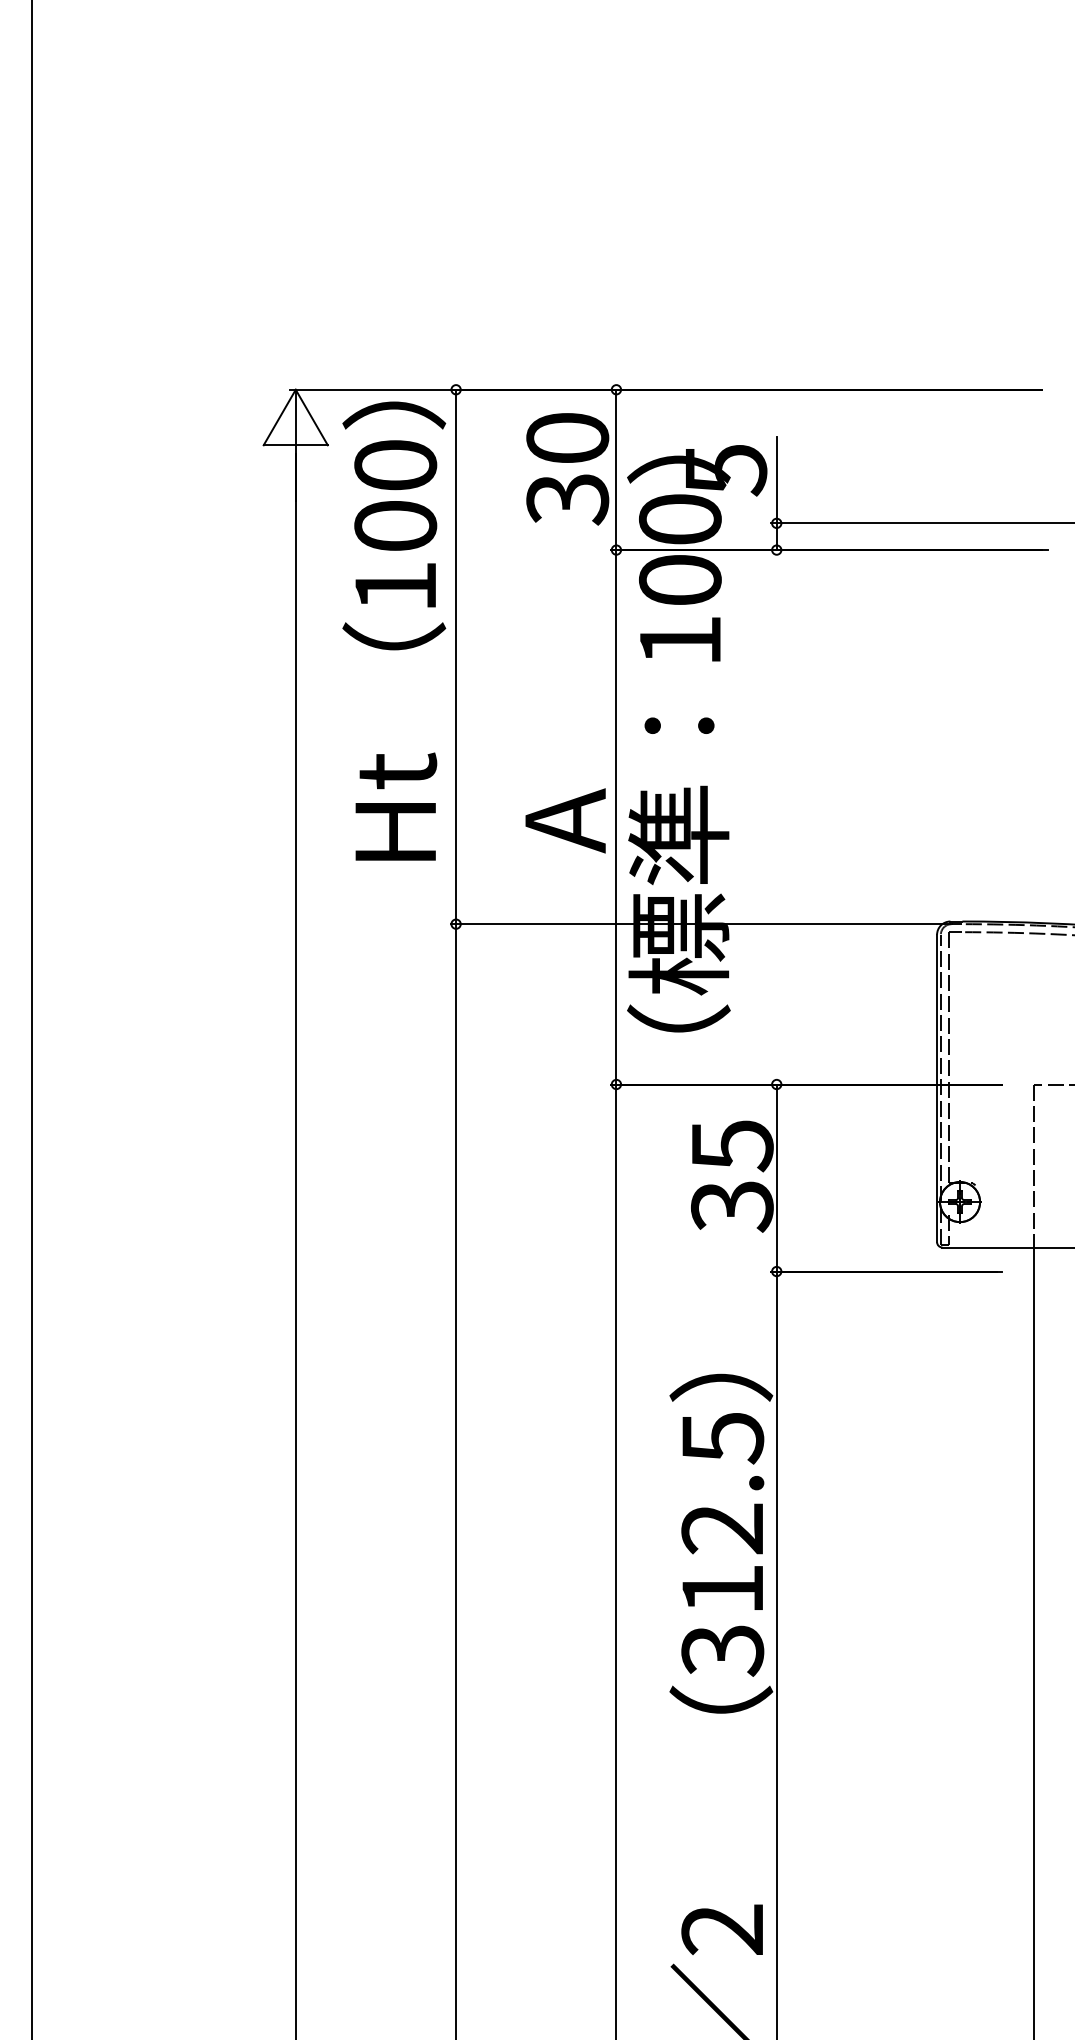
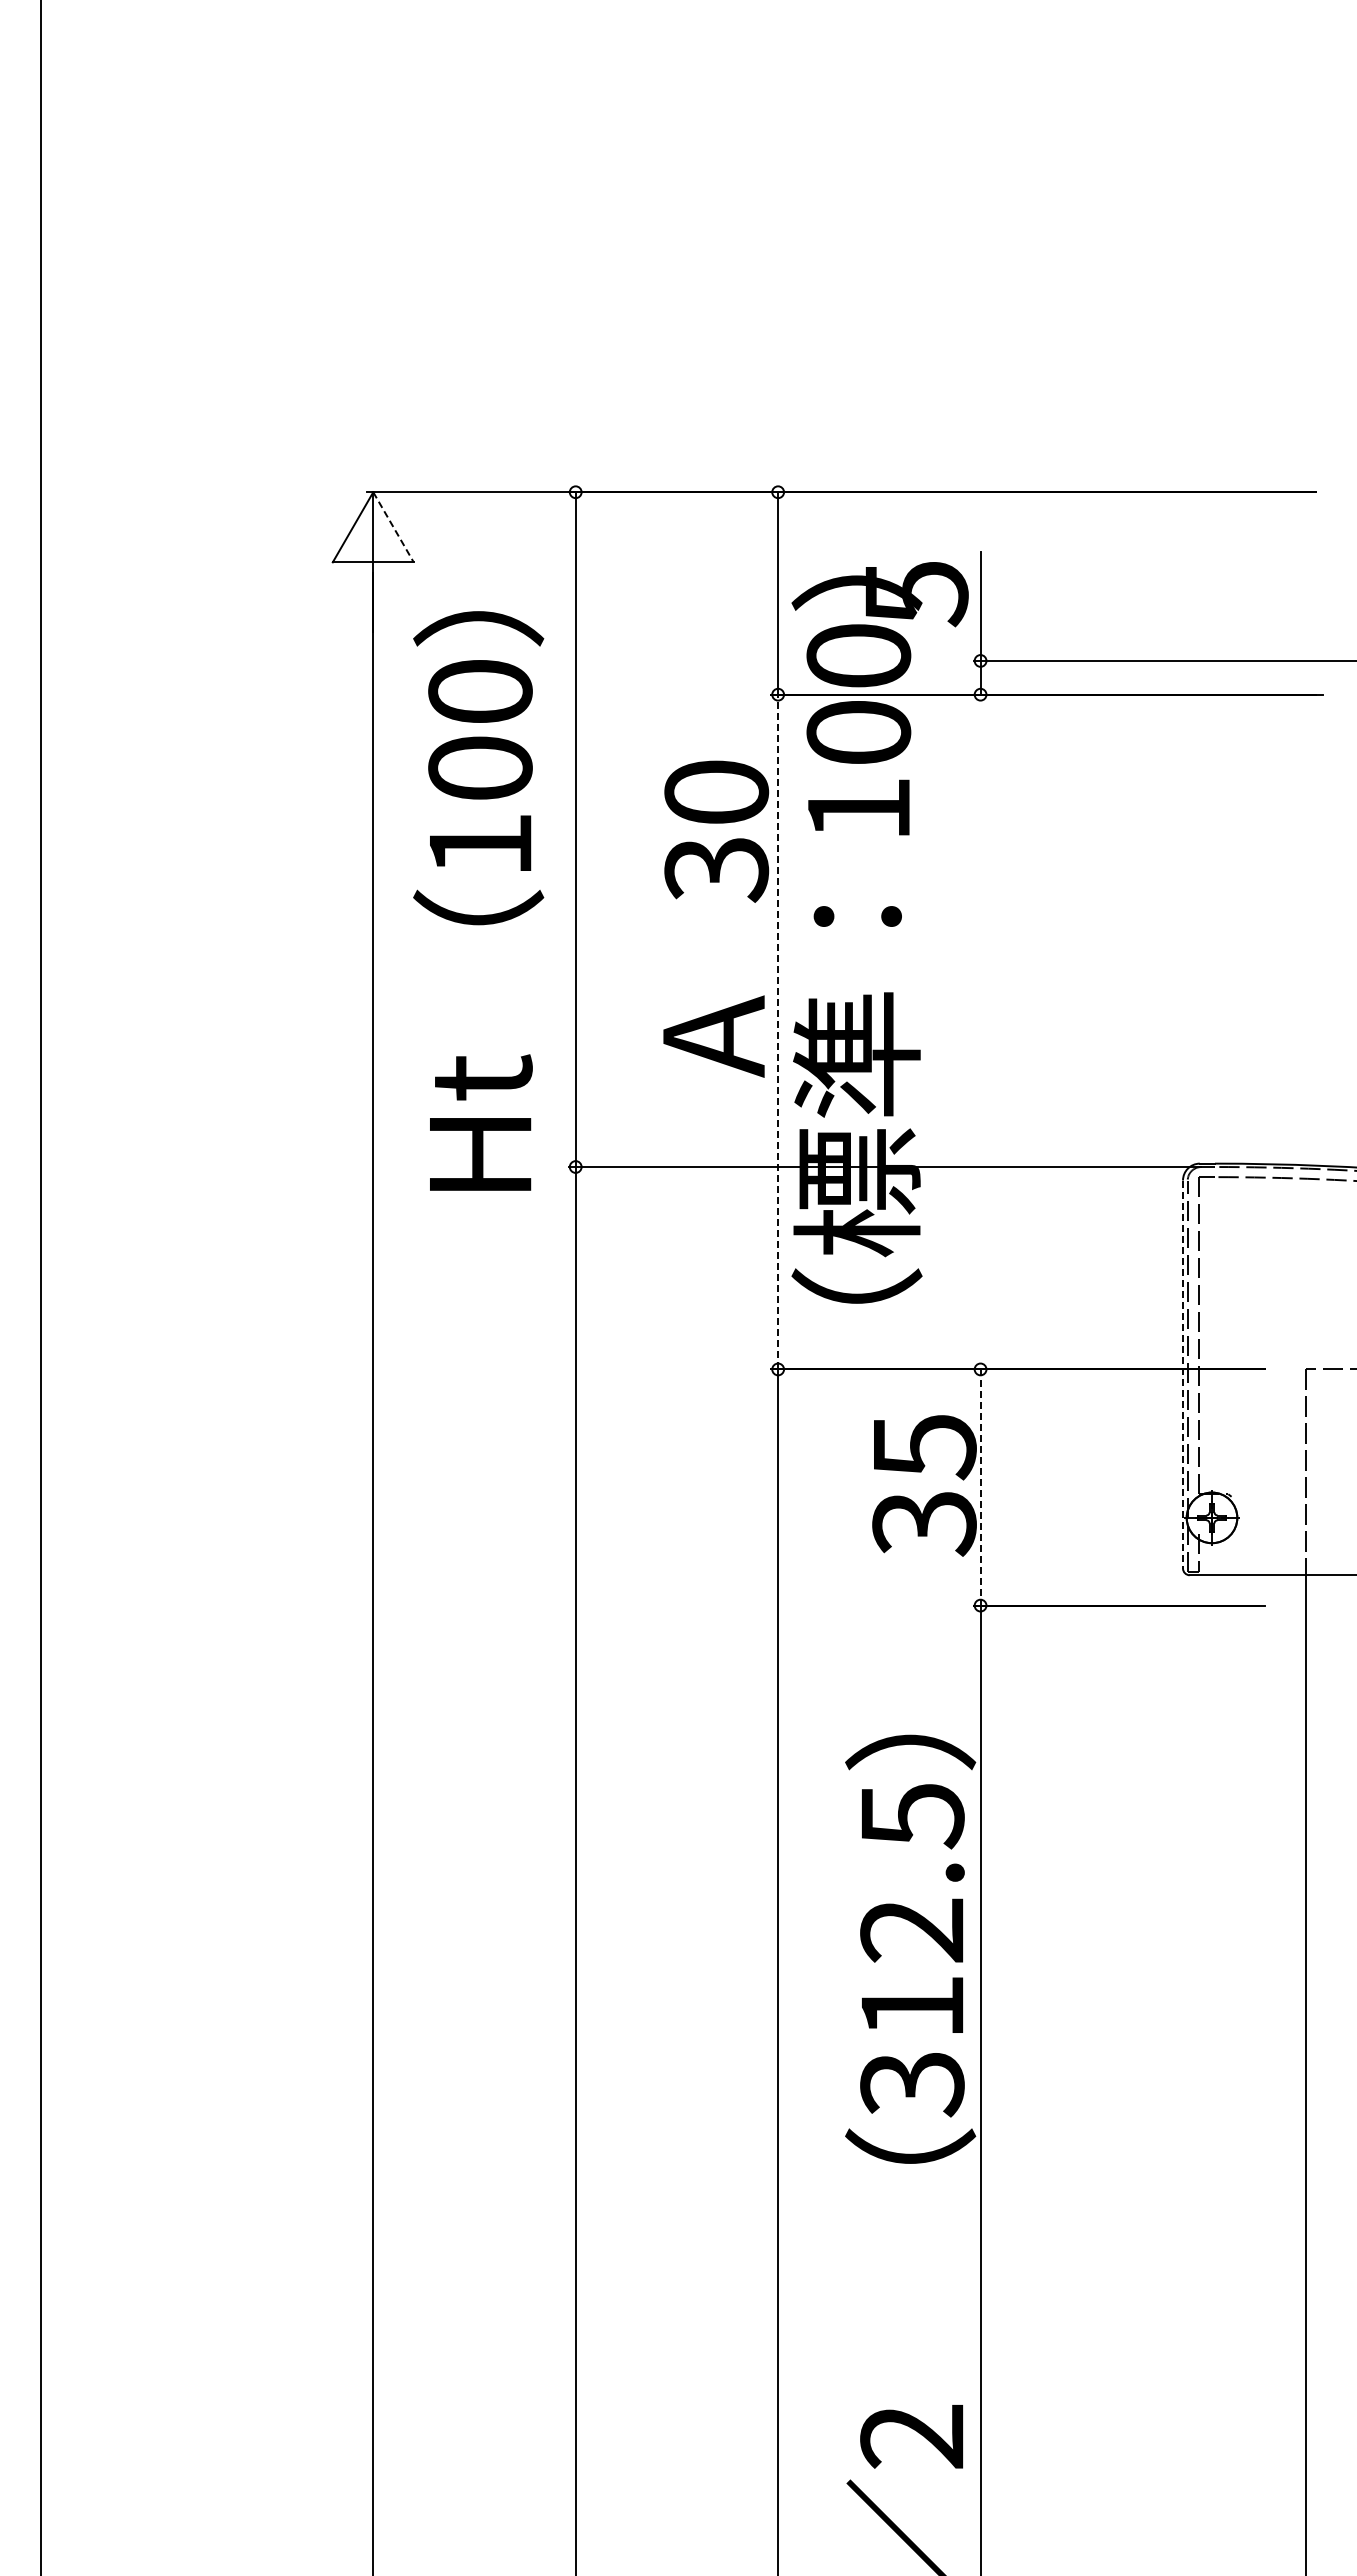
line: (311, 417) -> (393, 527), solid -> dashed
text: (567, 469) -> (716, 831), moved
text: (394, 630) -> (478, 900), moved
line: (616, 816) -> (778, 1031), solid -> dashed
line: (937, 1088) -> (1183, 1374), solid -> dashed
line: (776, 1178) -> (980, 1488), solid -> dashed

